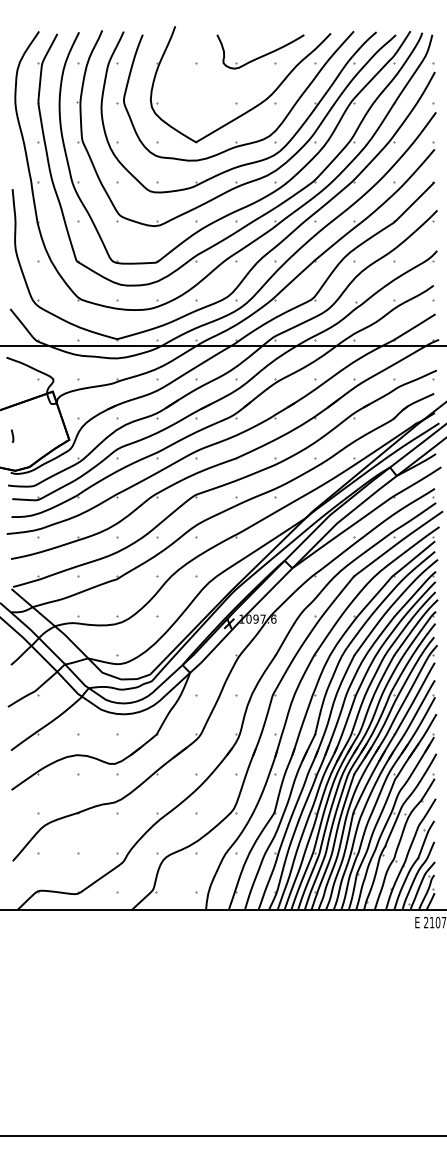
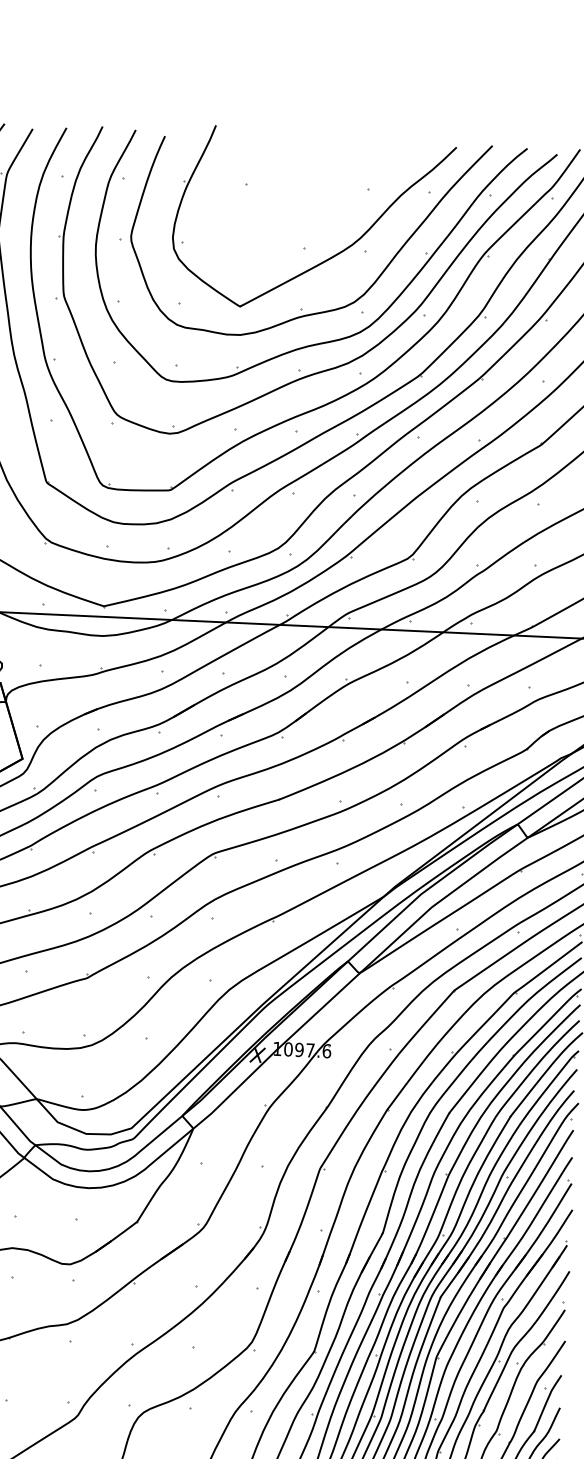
part: (260, 51) -> (346, 170), removed

